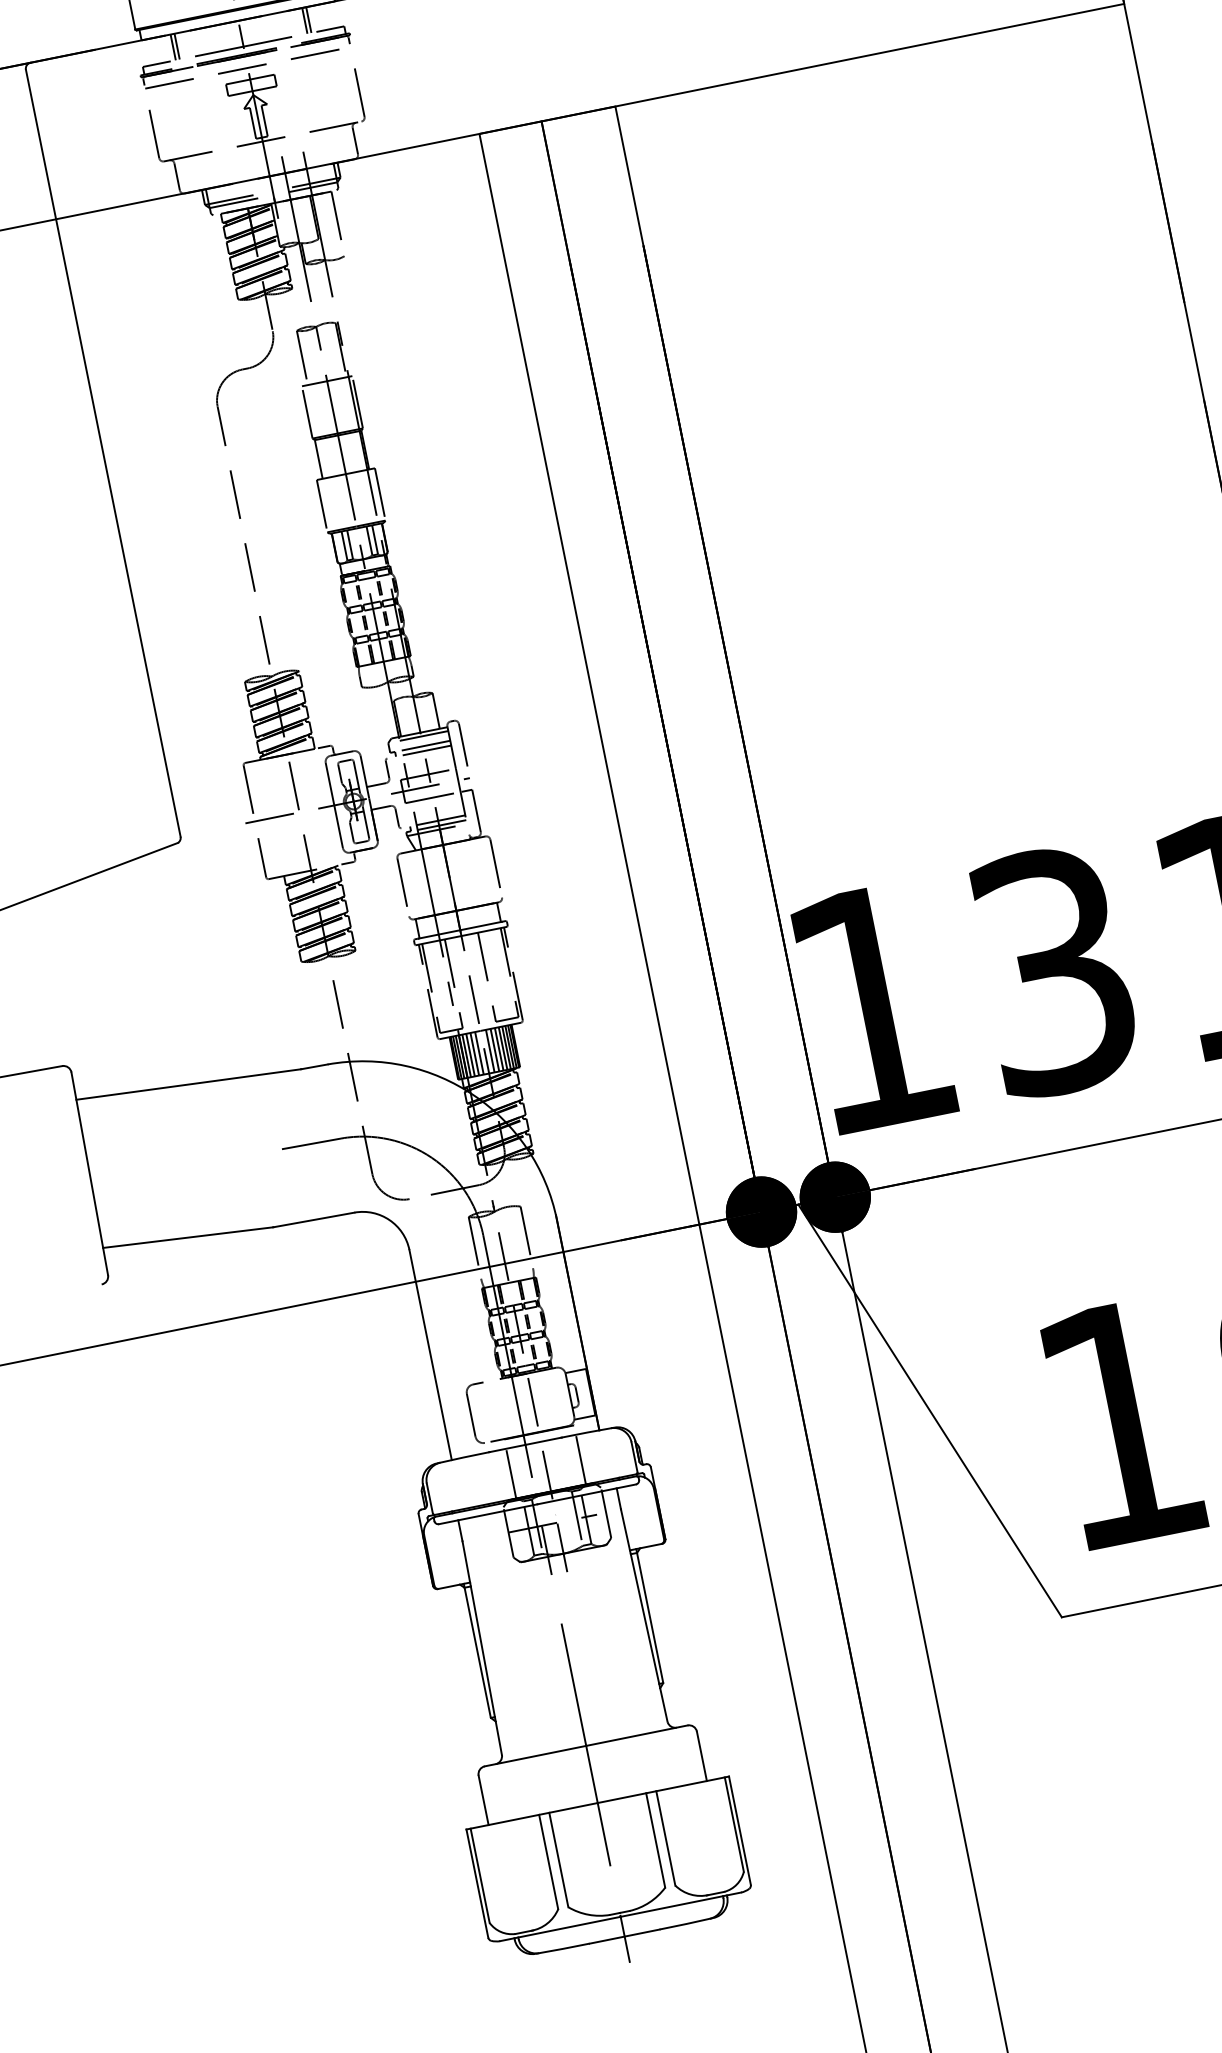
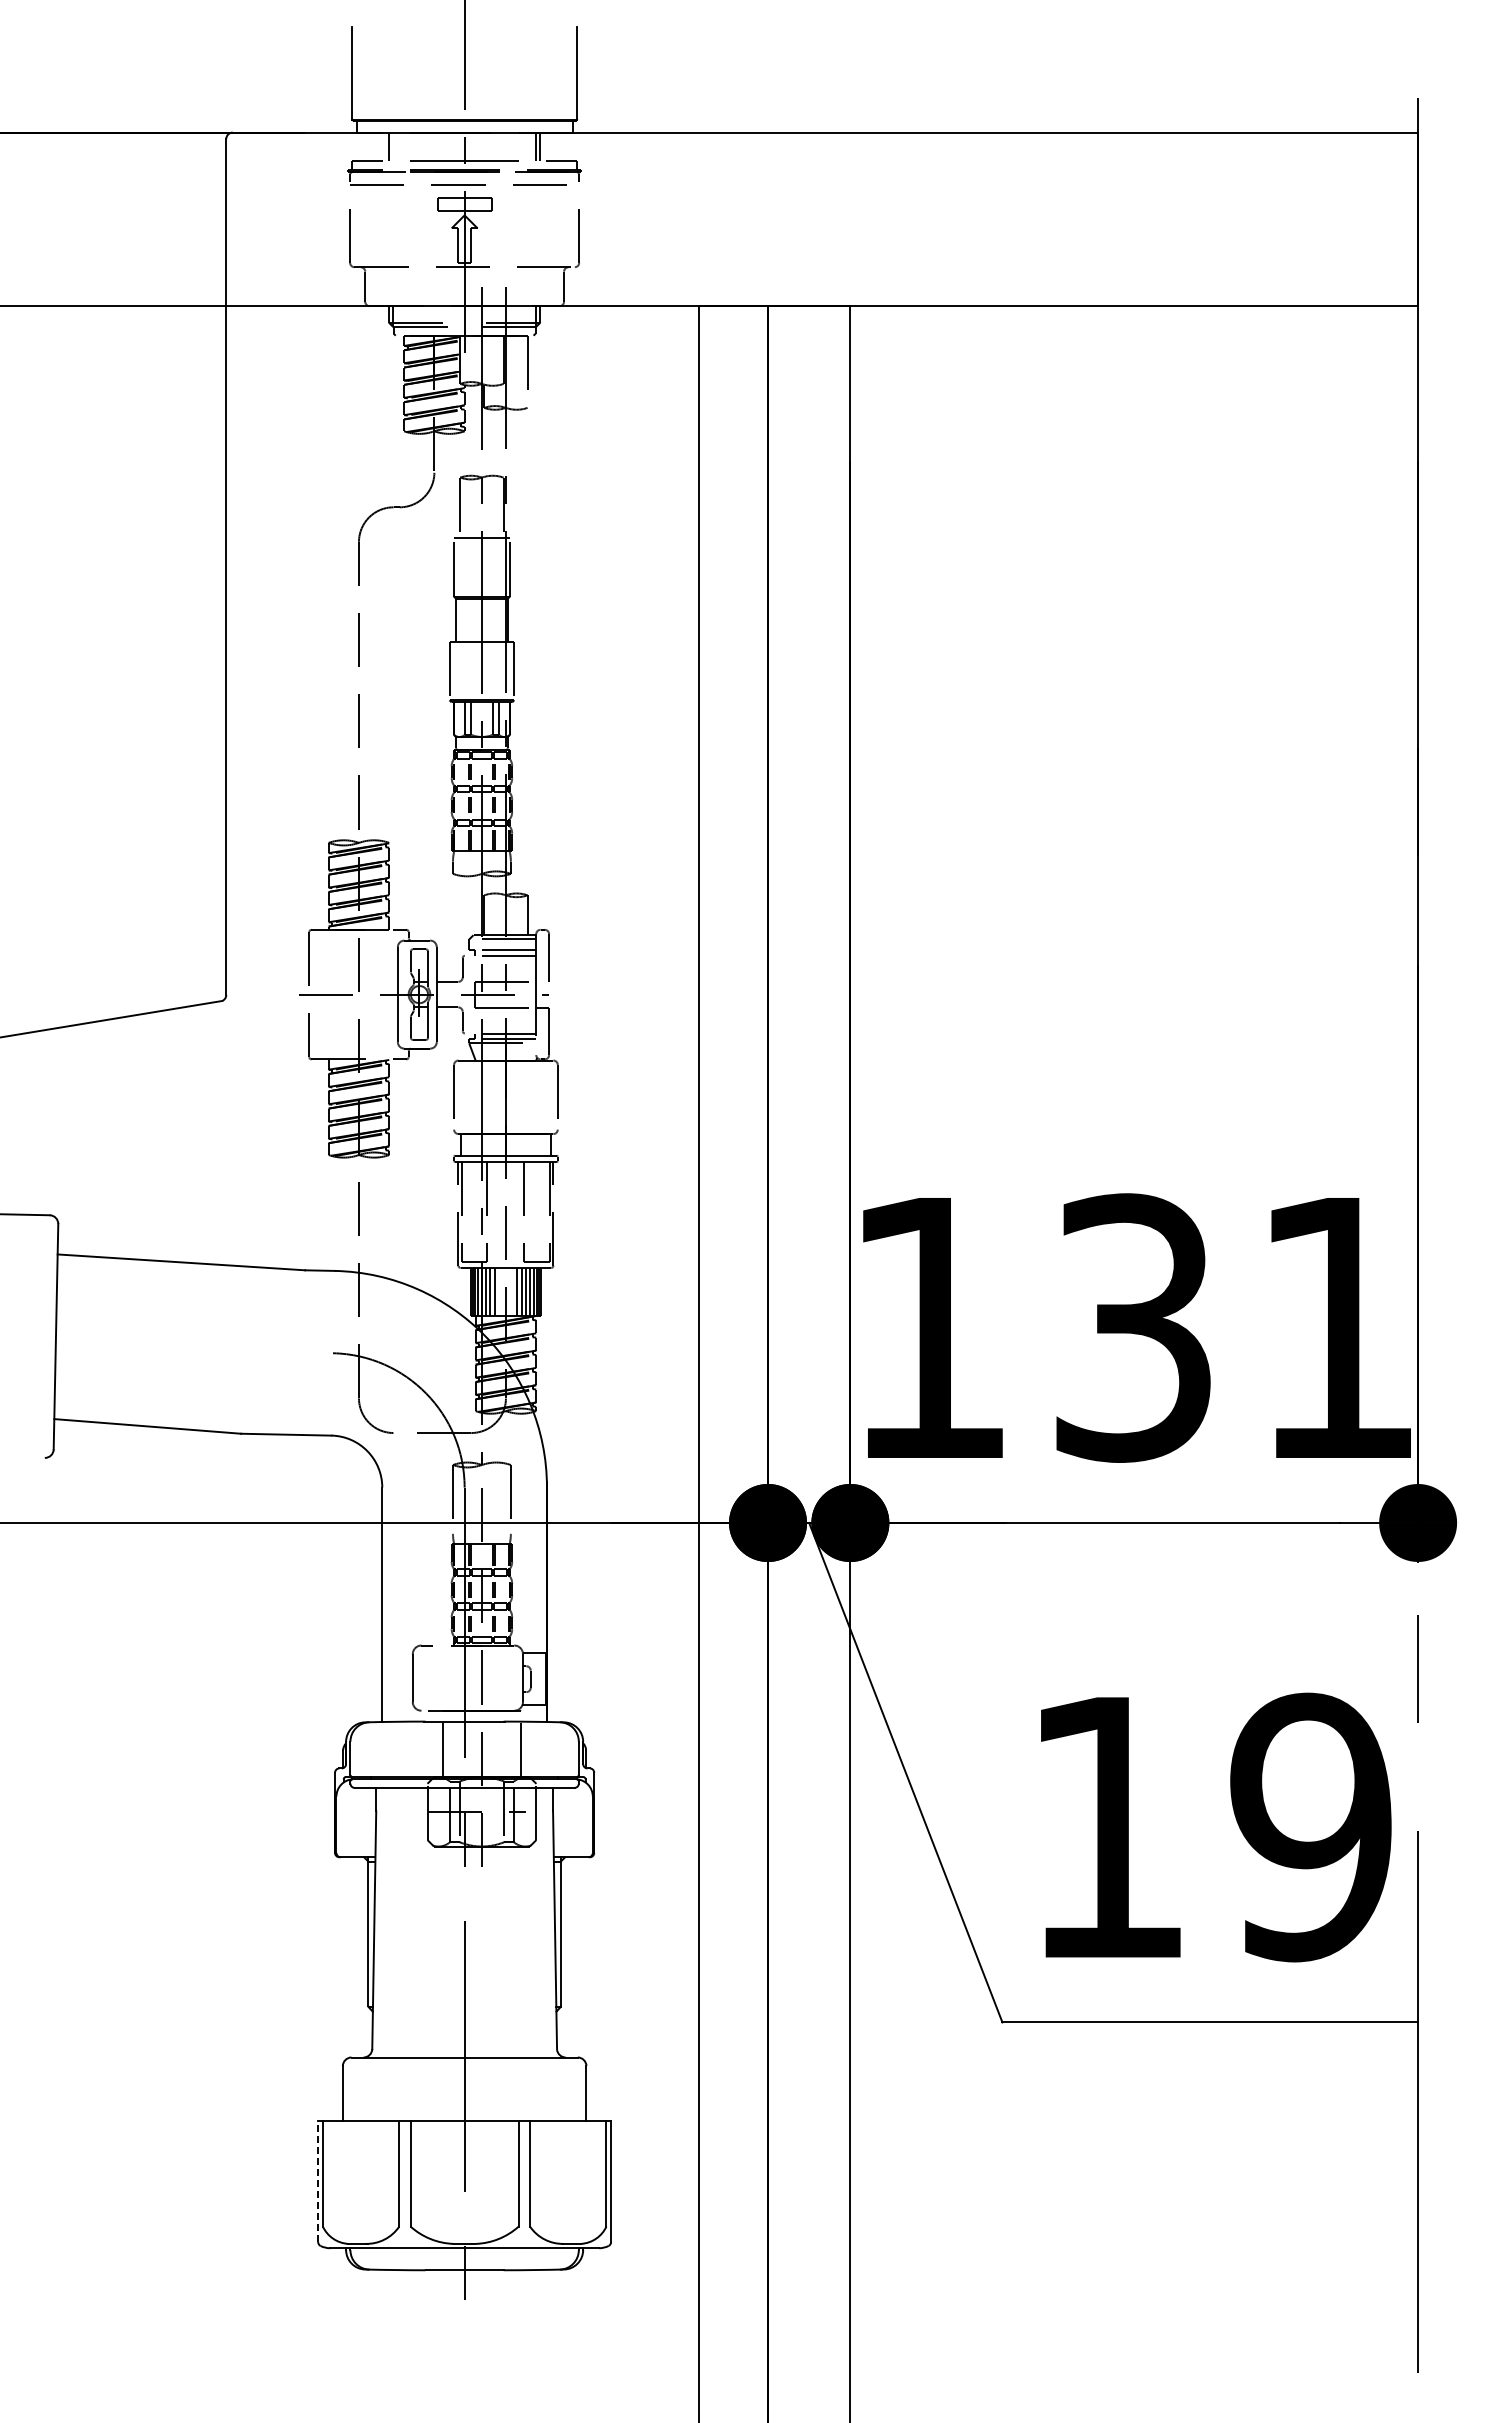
line: (177, 46) -> (393, 146), removed
line: (489, 1050) -> (511, 1291), removed
line: (479, 1053) -> (499, 1291), removed
line: (311, 1143) -> (300, 1352), removed
line: (477, 1883) -> (318, 2181), solid -> dashed

